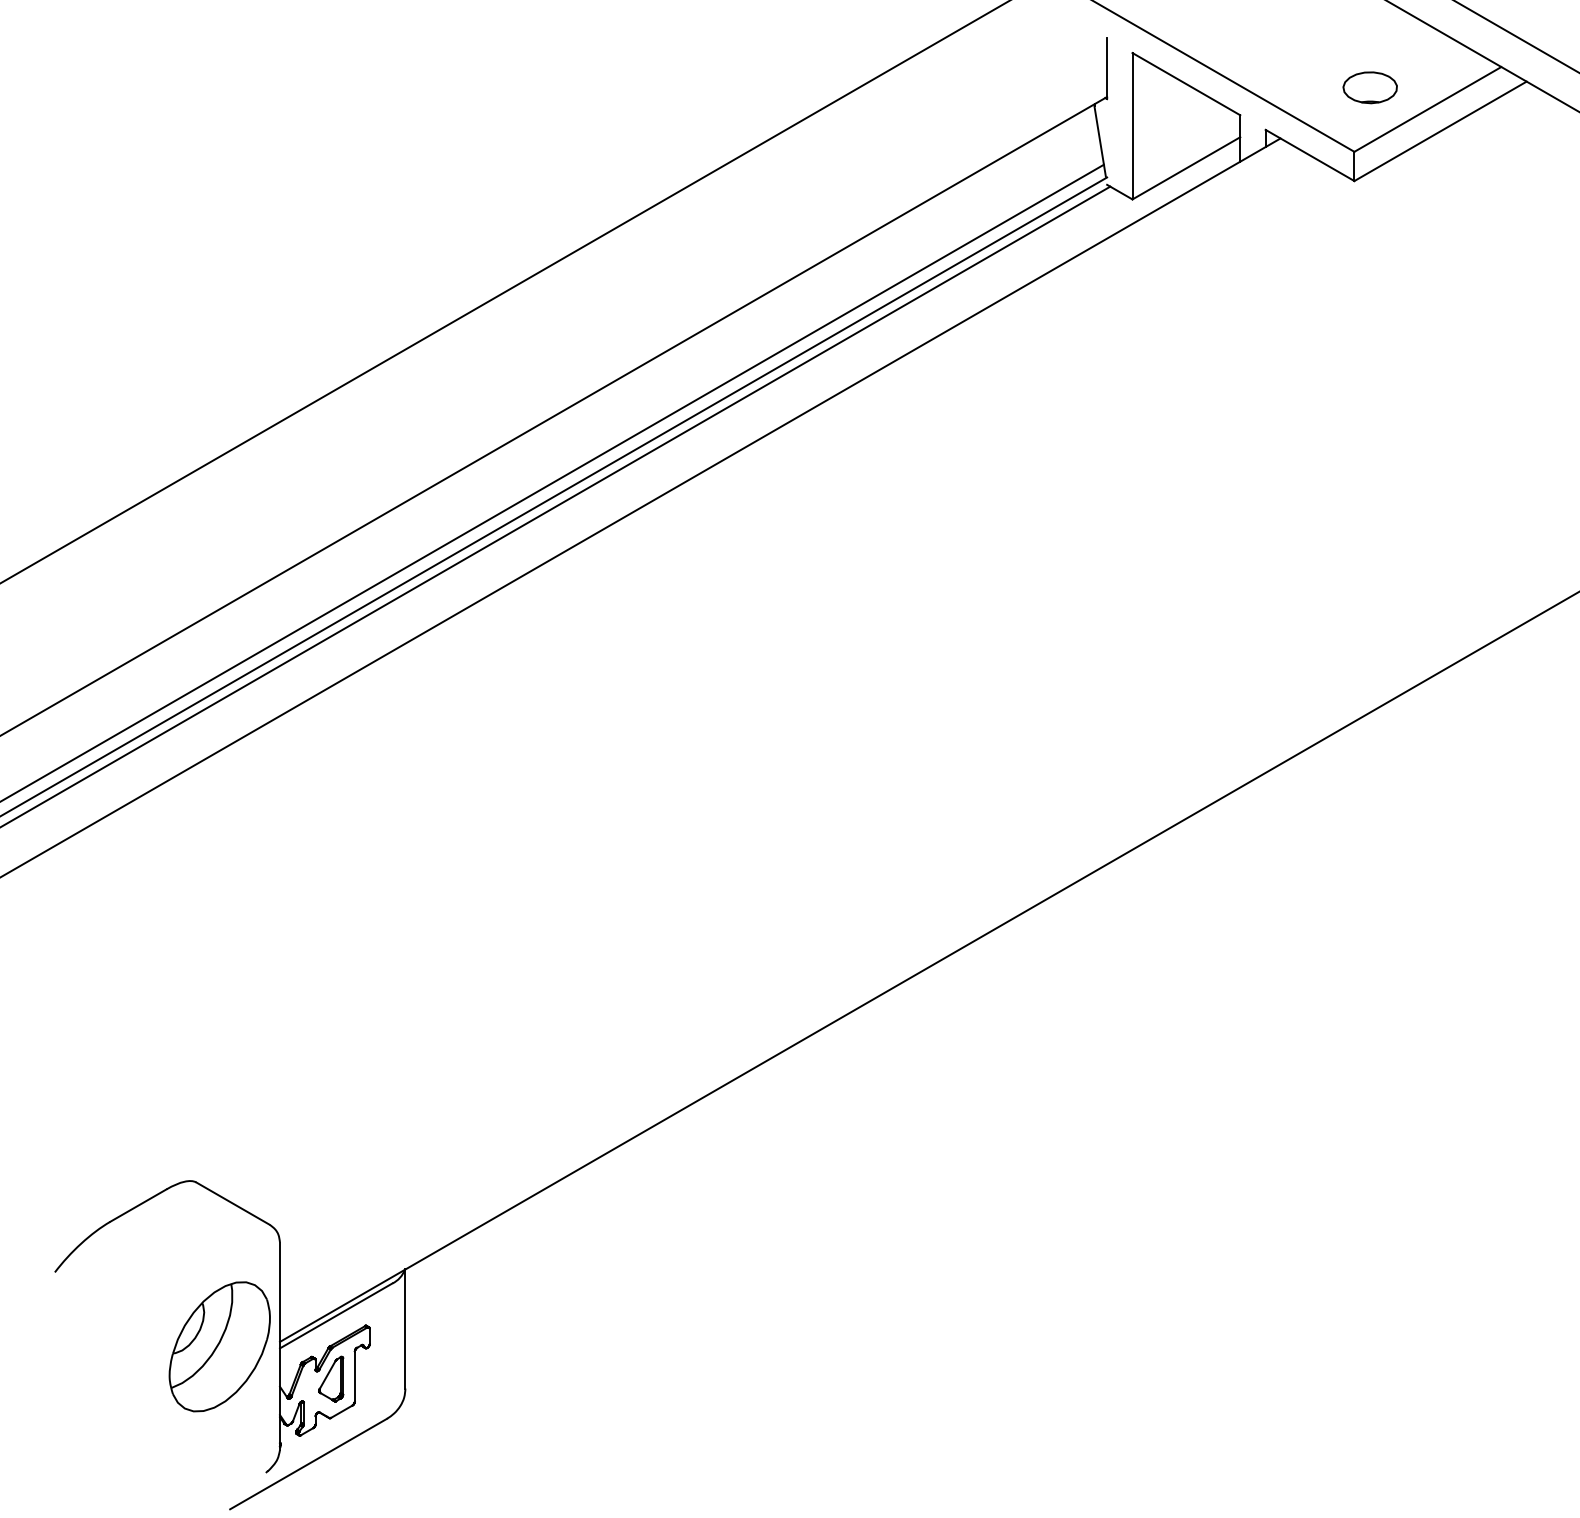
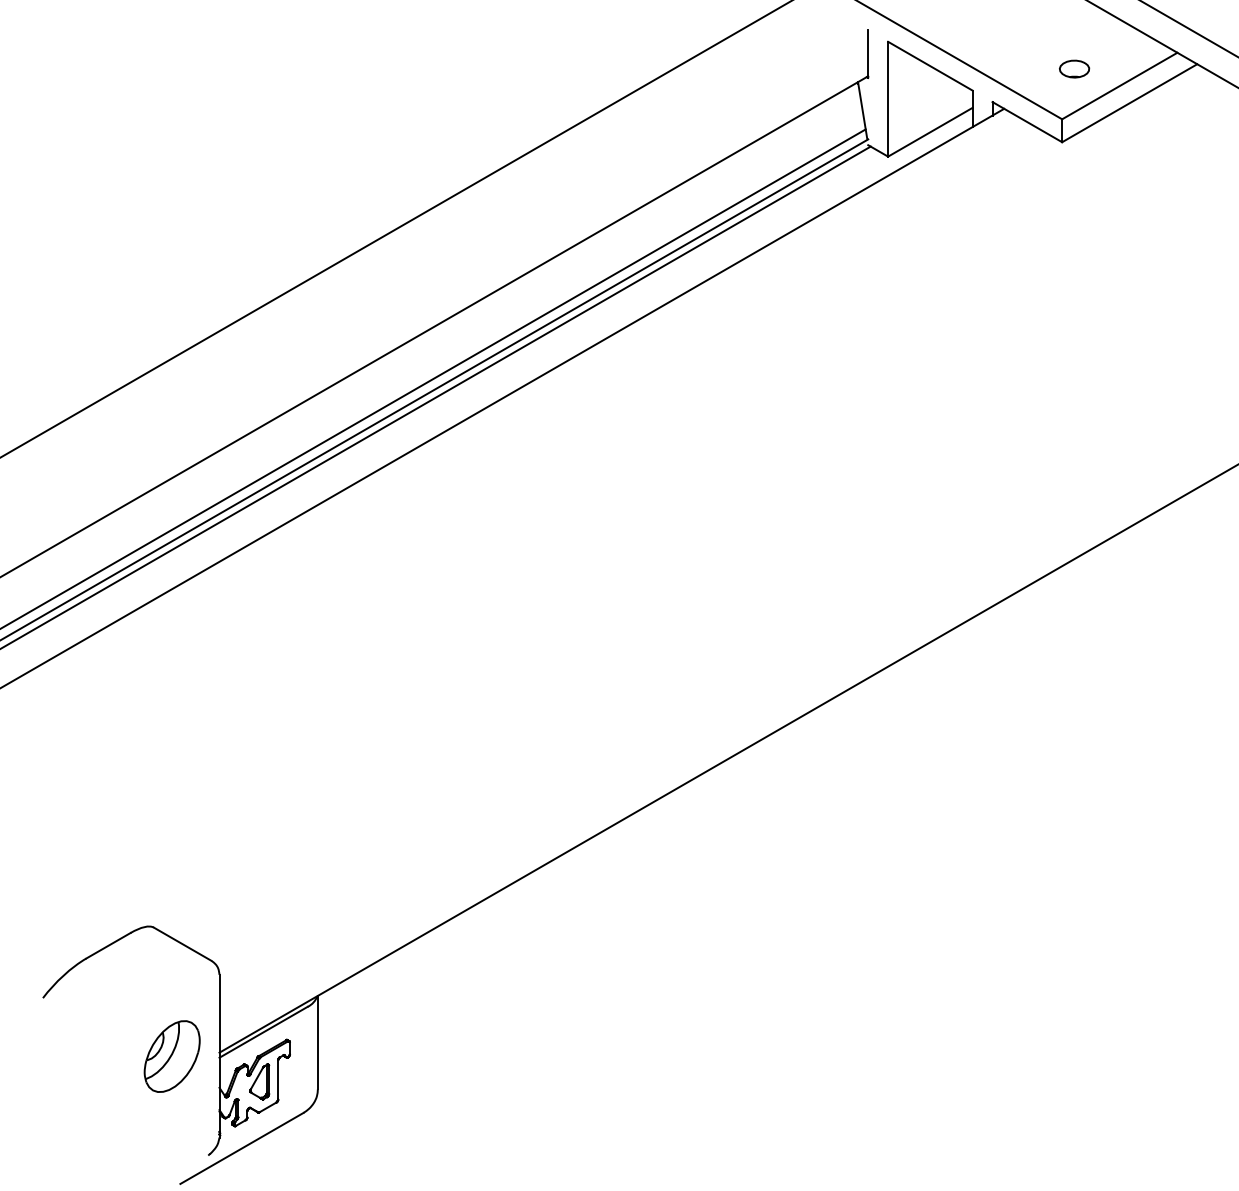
part: (1369, 87) -> (1074, 68), size x0.7
part: (219, 1346) -> (172, 1056), size x0.7

